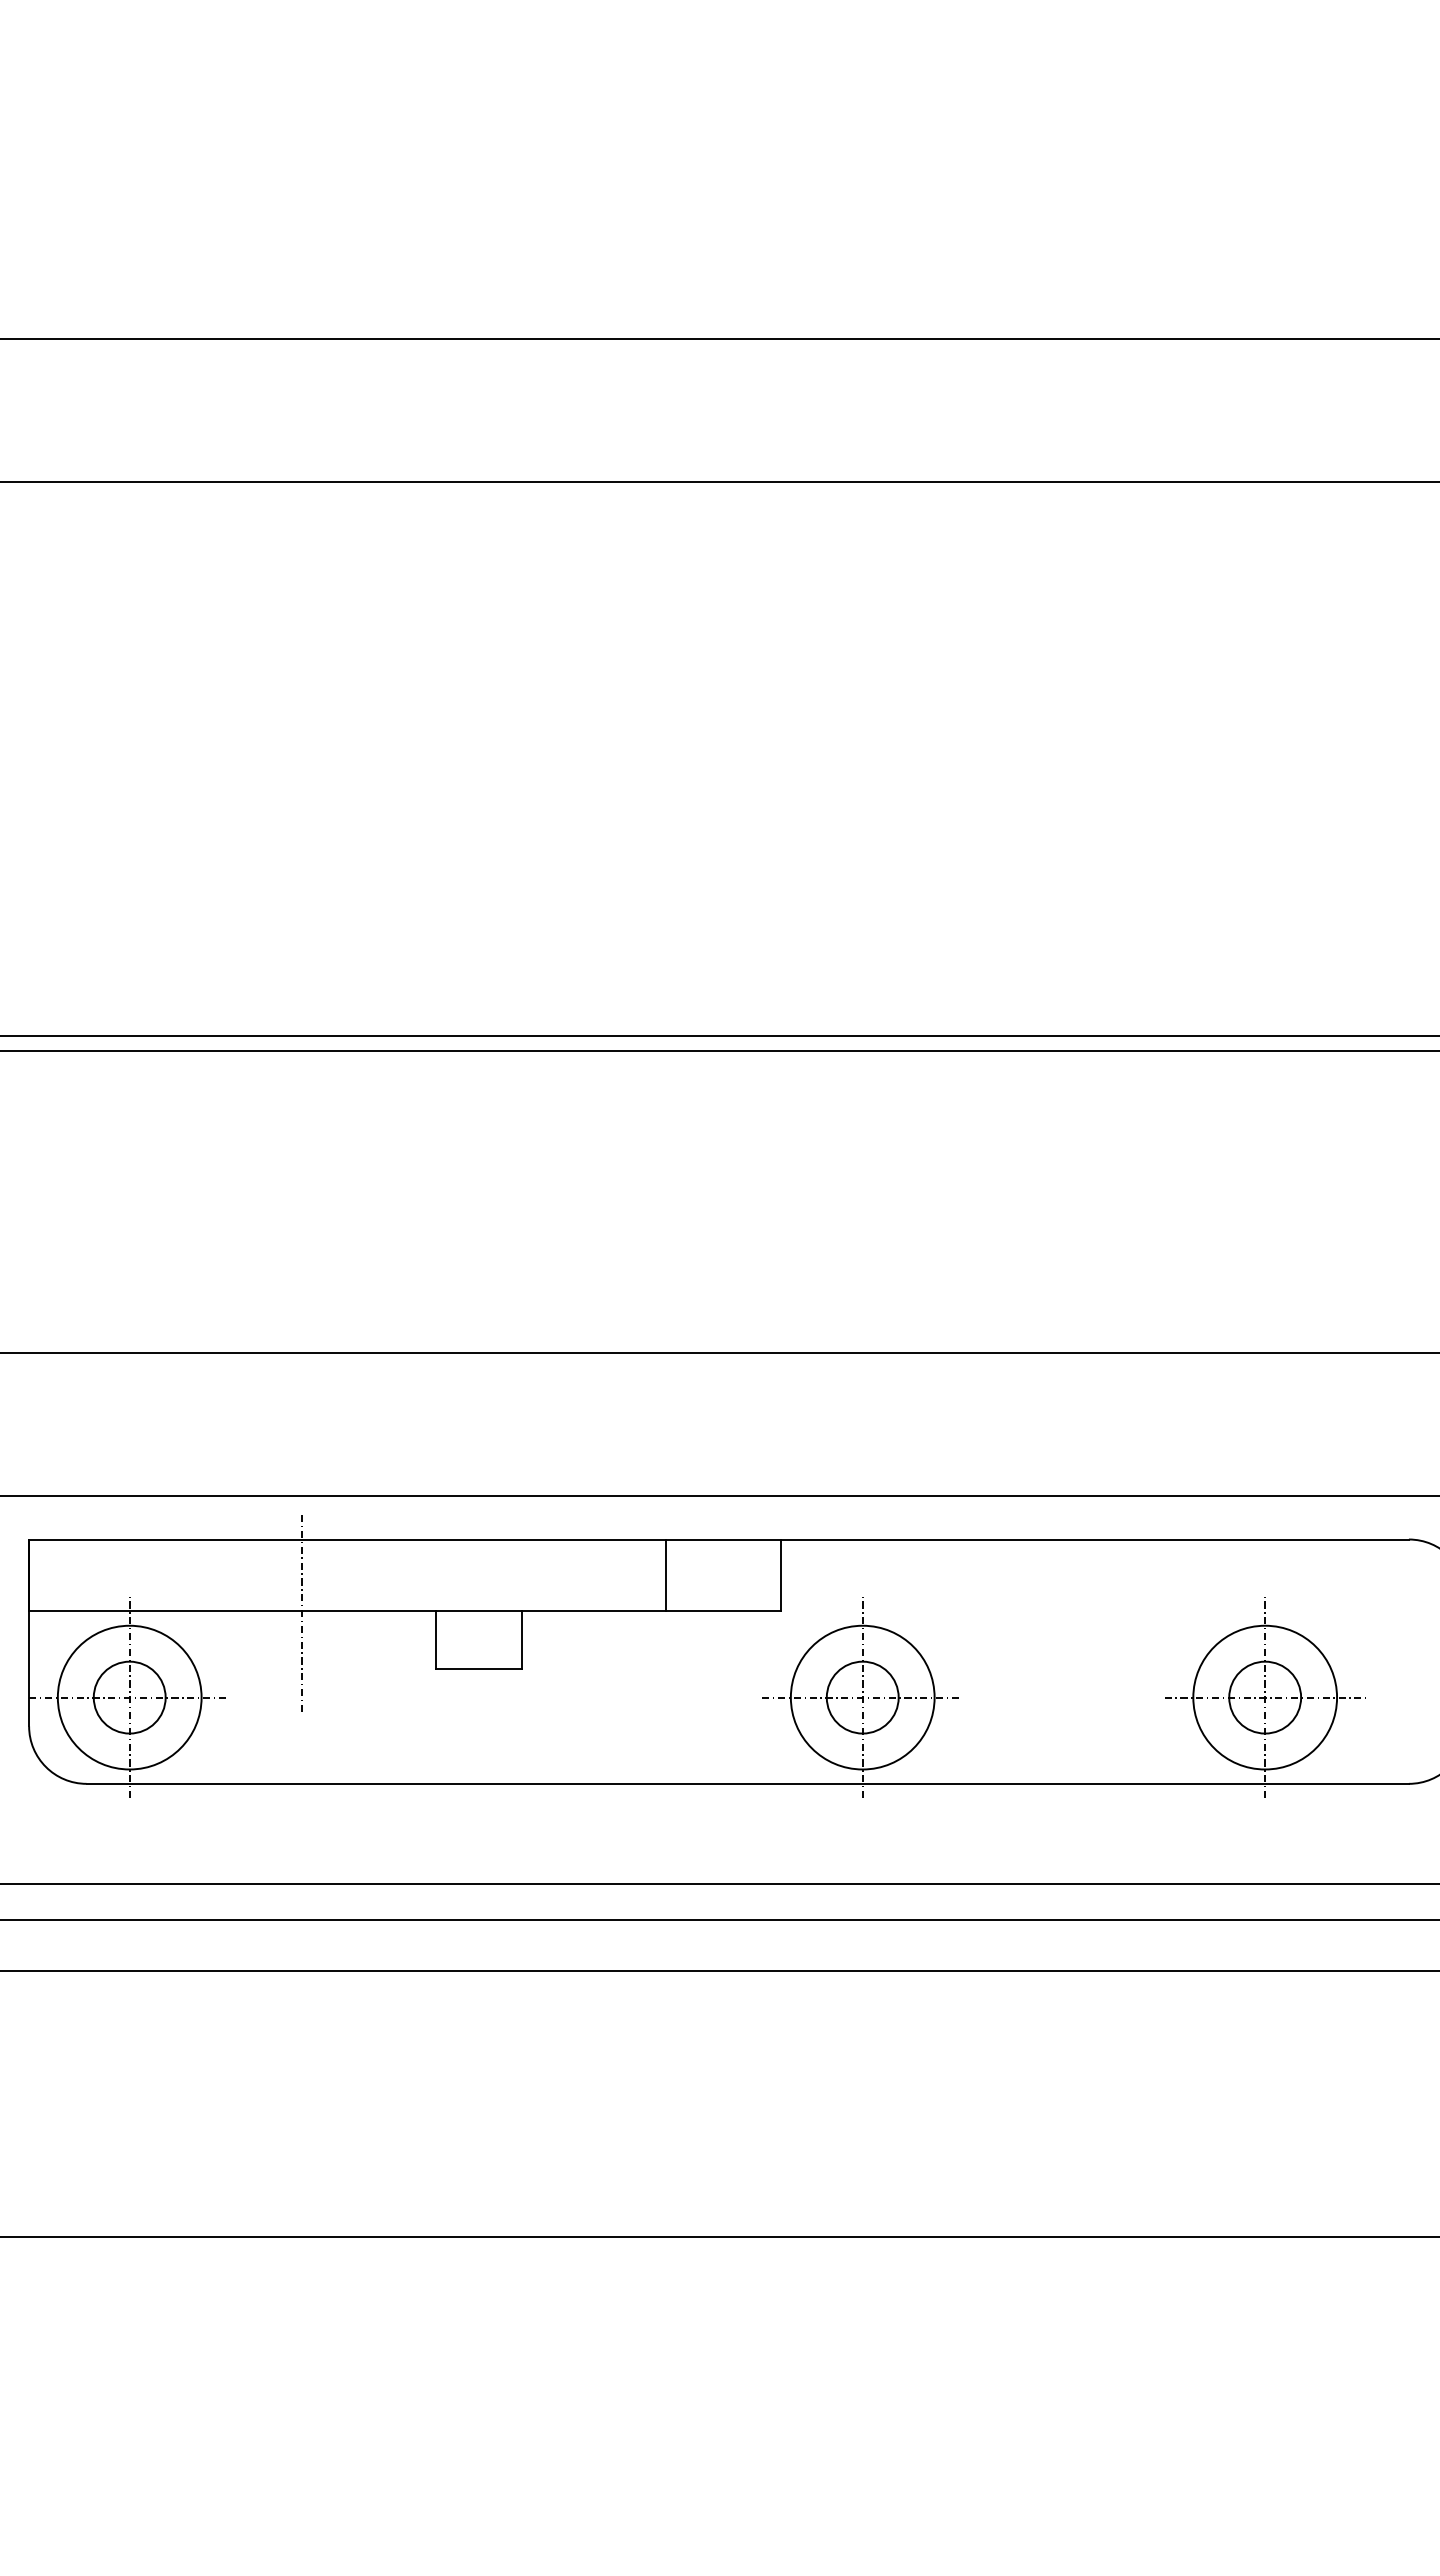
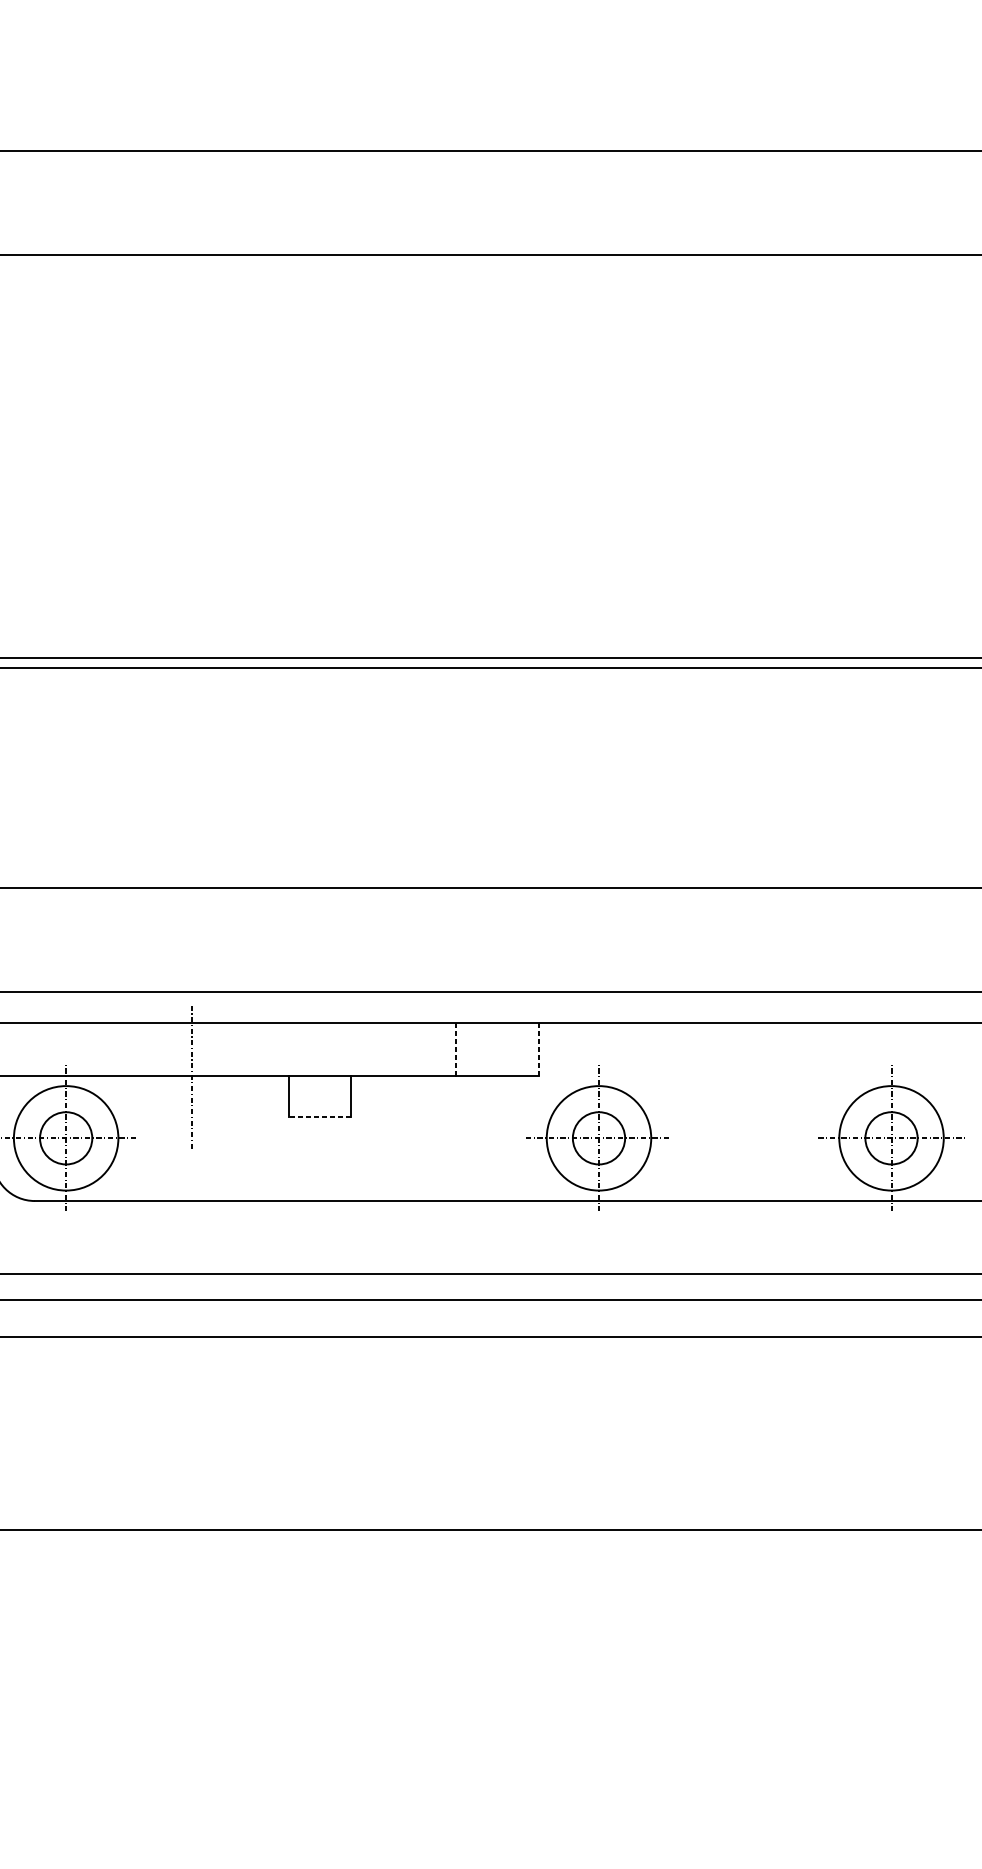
line: (665, 1575) -> (455, 1049), solid -> dashed
line: (780, 1575) -> (539, 1049), solid -> dashed
line: (478, 1668) -> (319, 1117), solid -> dashed

